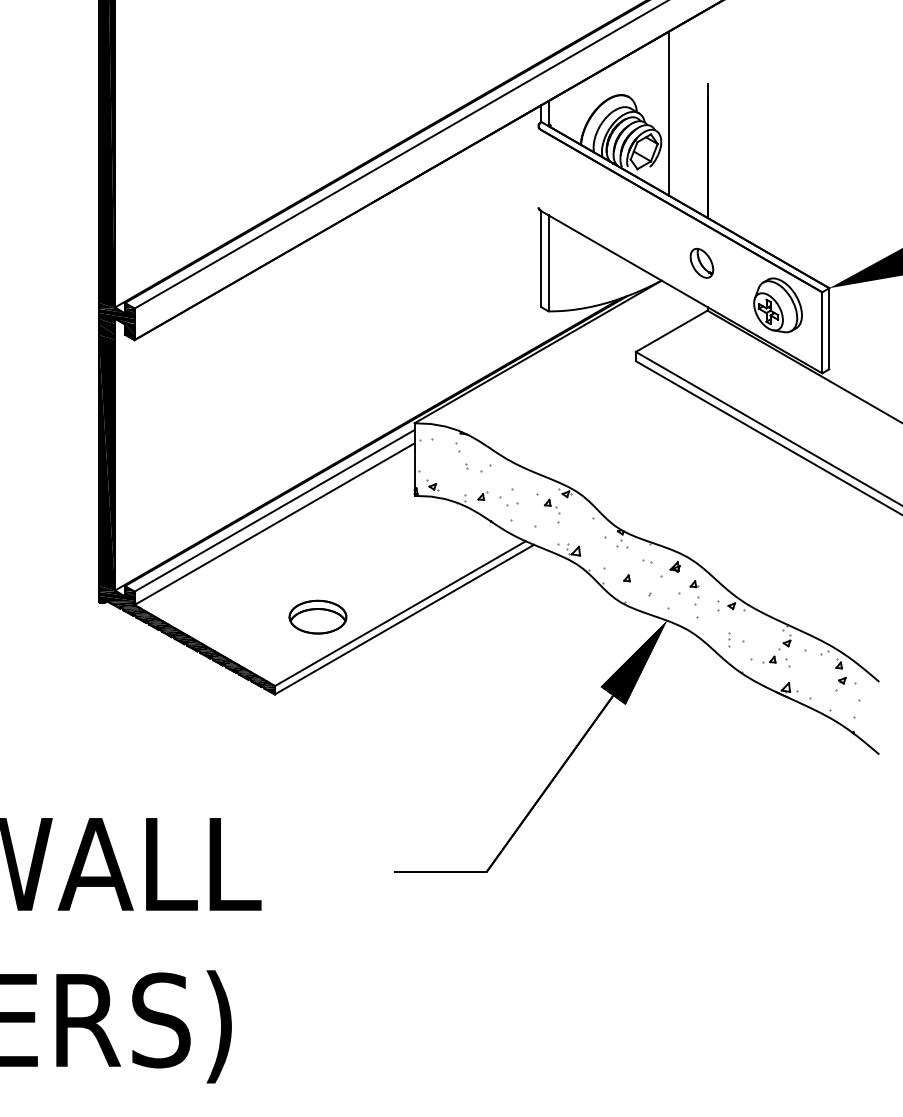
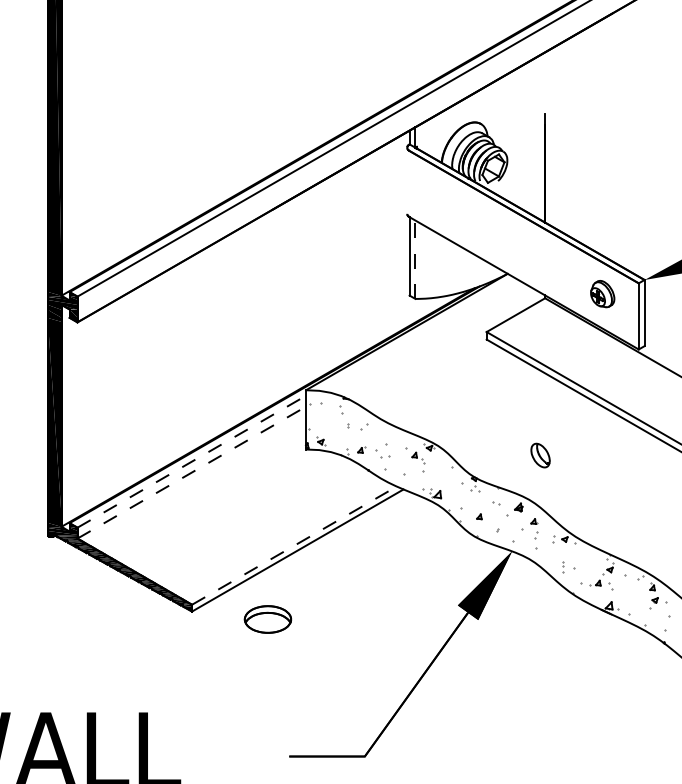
line: (668, 113) -> (513, 137), removed
line: (548, 262) -> (415, 259), solid -> dashed
part: (701, 262) -> (540, 454), moved
part: (777, 305) -> (602, 294), size x0.6
line: (274, 510) -> (191, 461), solid -> dashed
line: (274, 524) -> (191, 472), solid -> dashed
line: (400, 613) -> (294, 545), solid -> dashed
part: (317, 616) -> (267, 618), moved

